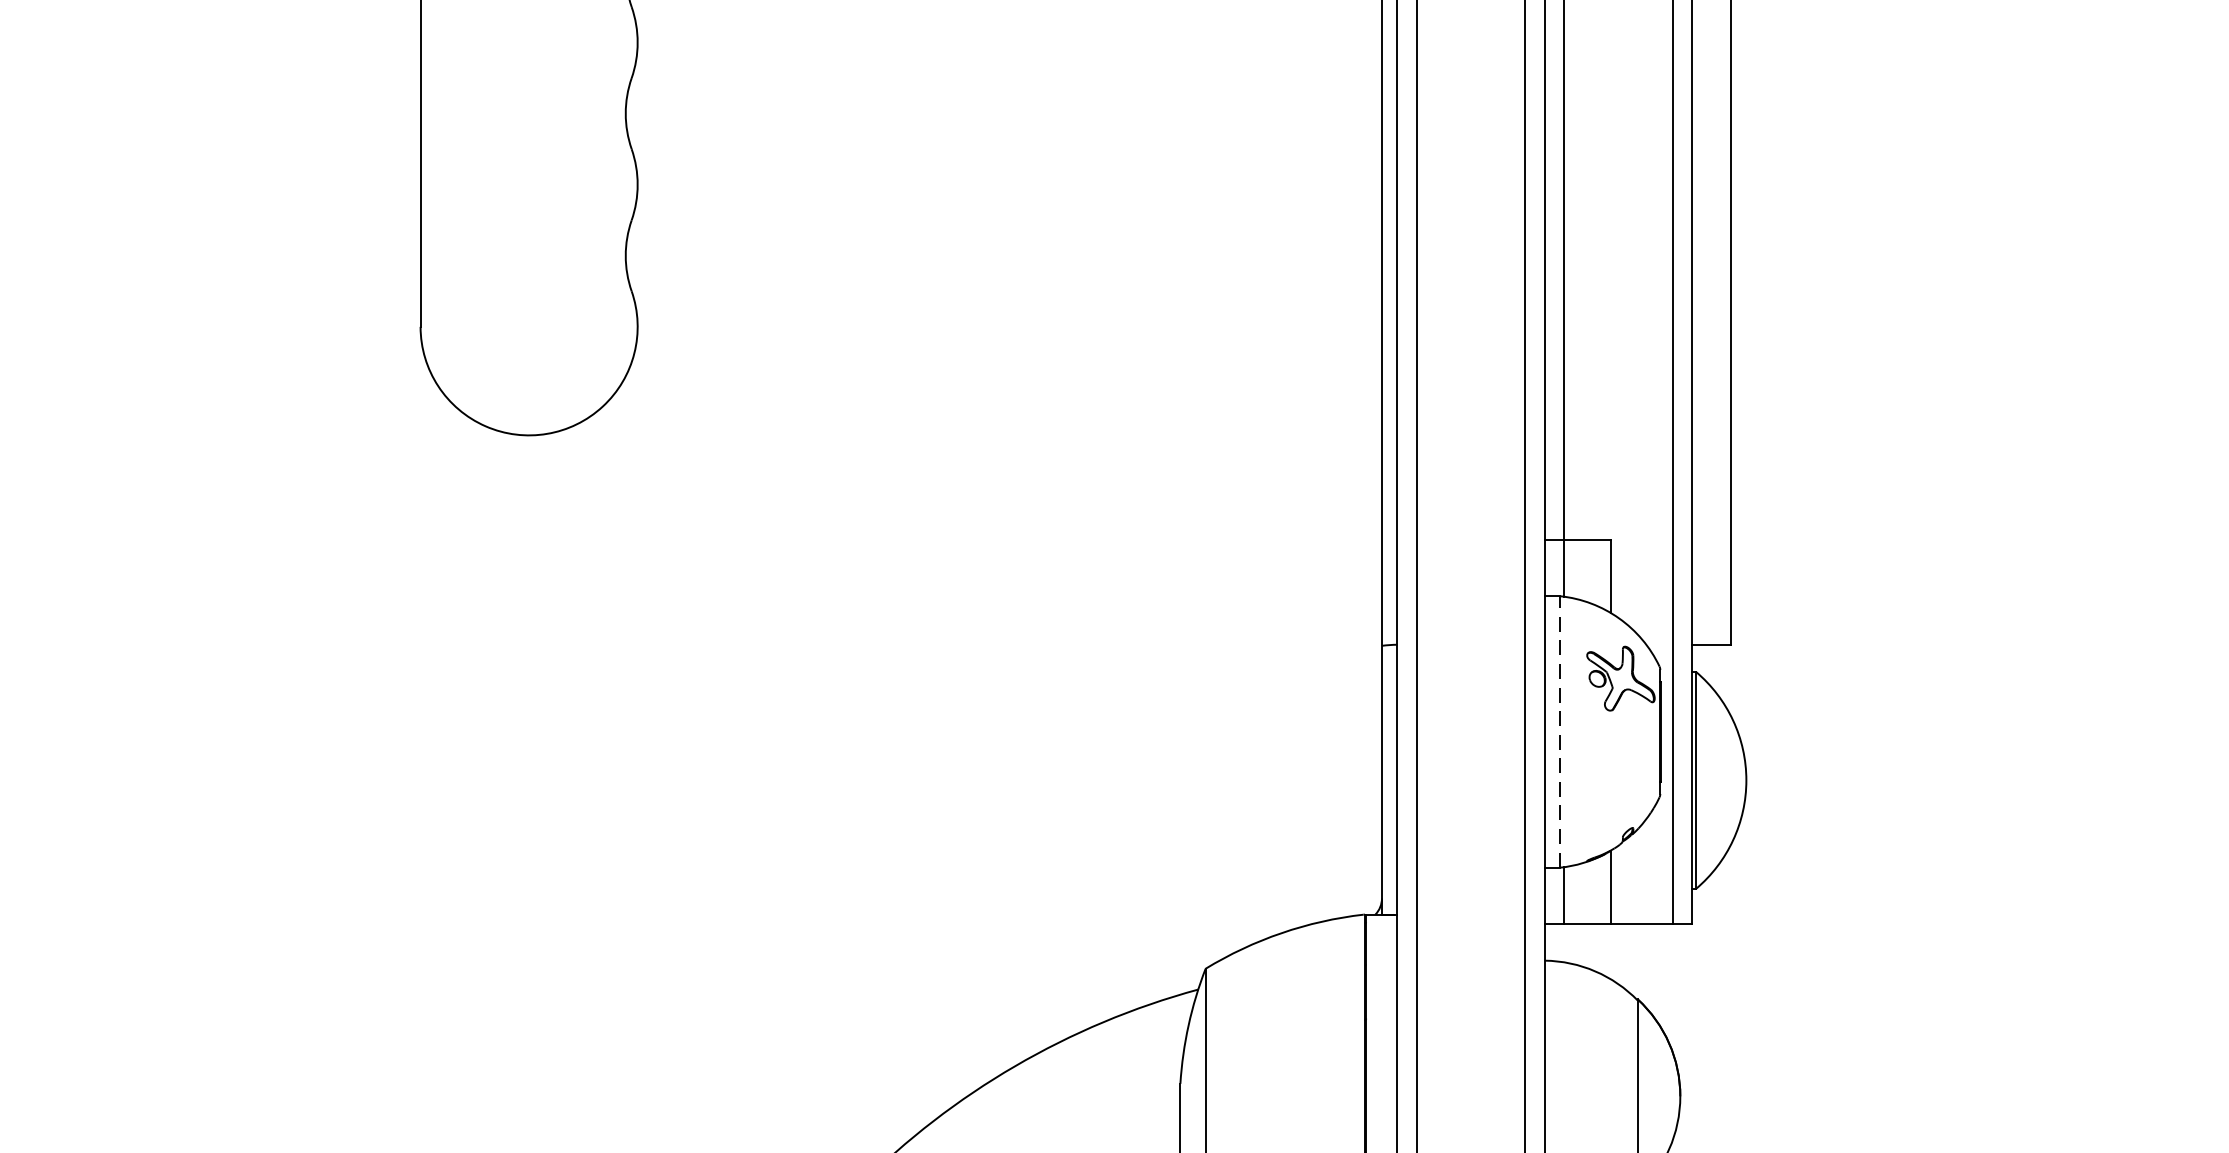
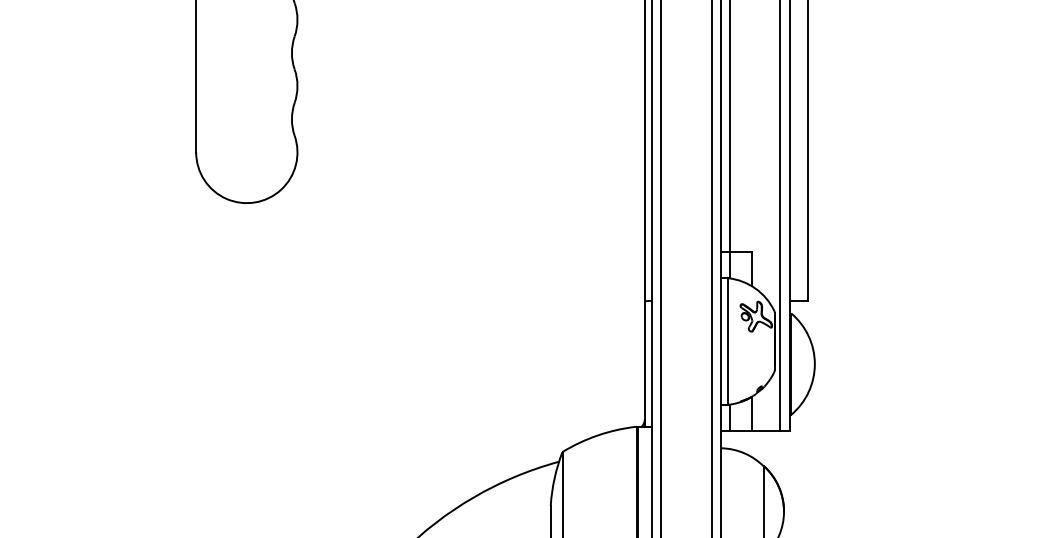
line: (1561, 731) -> (728, 341), dashed -> solid

